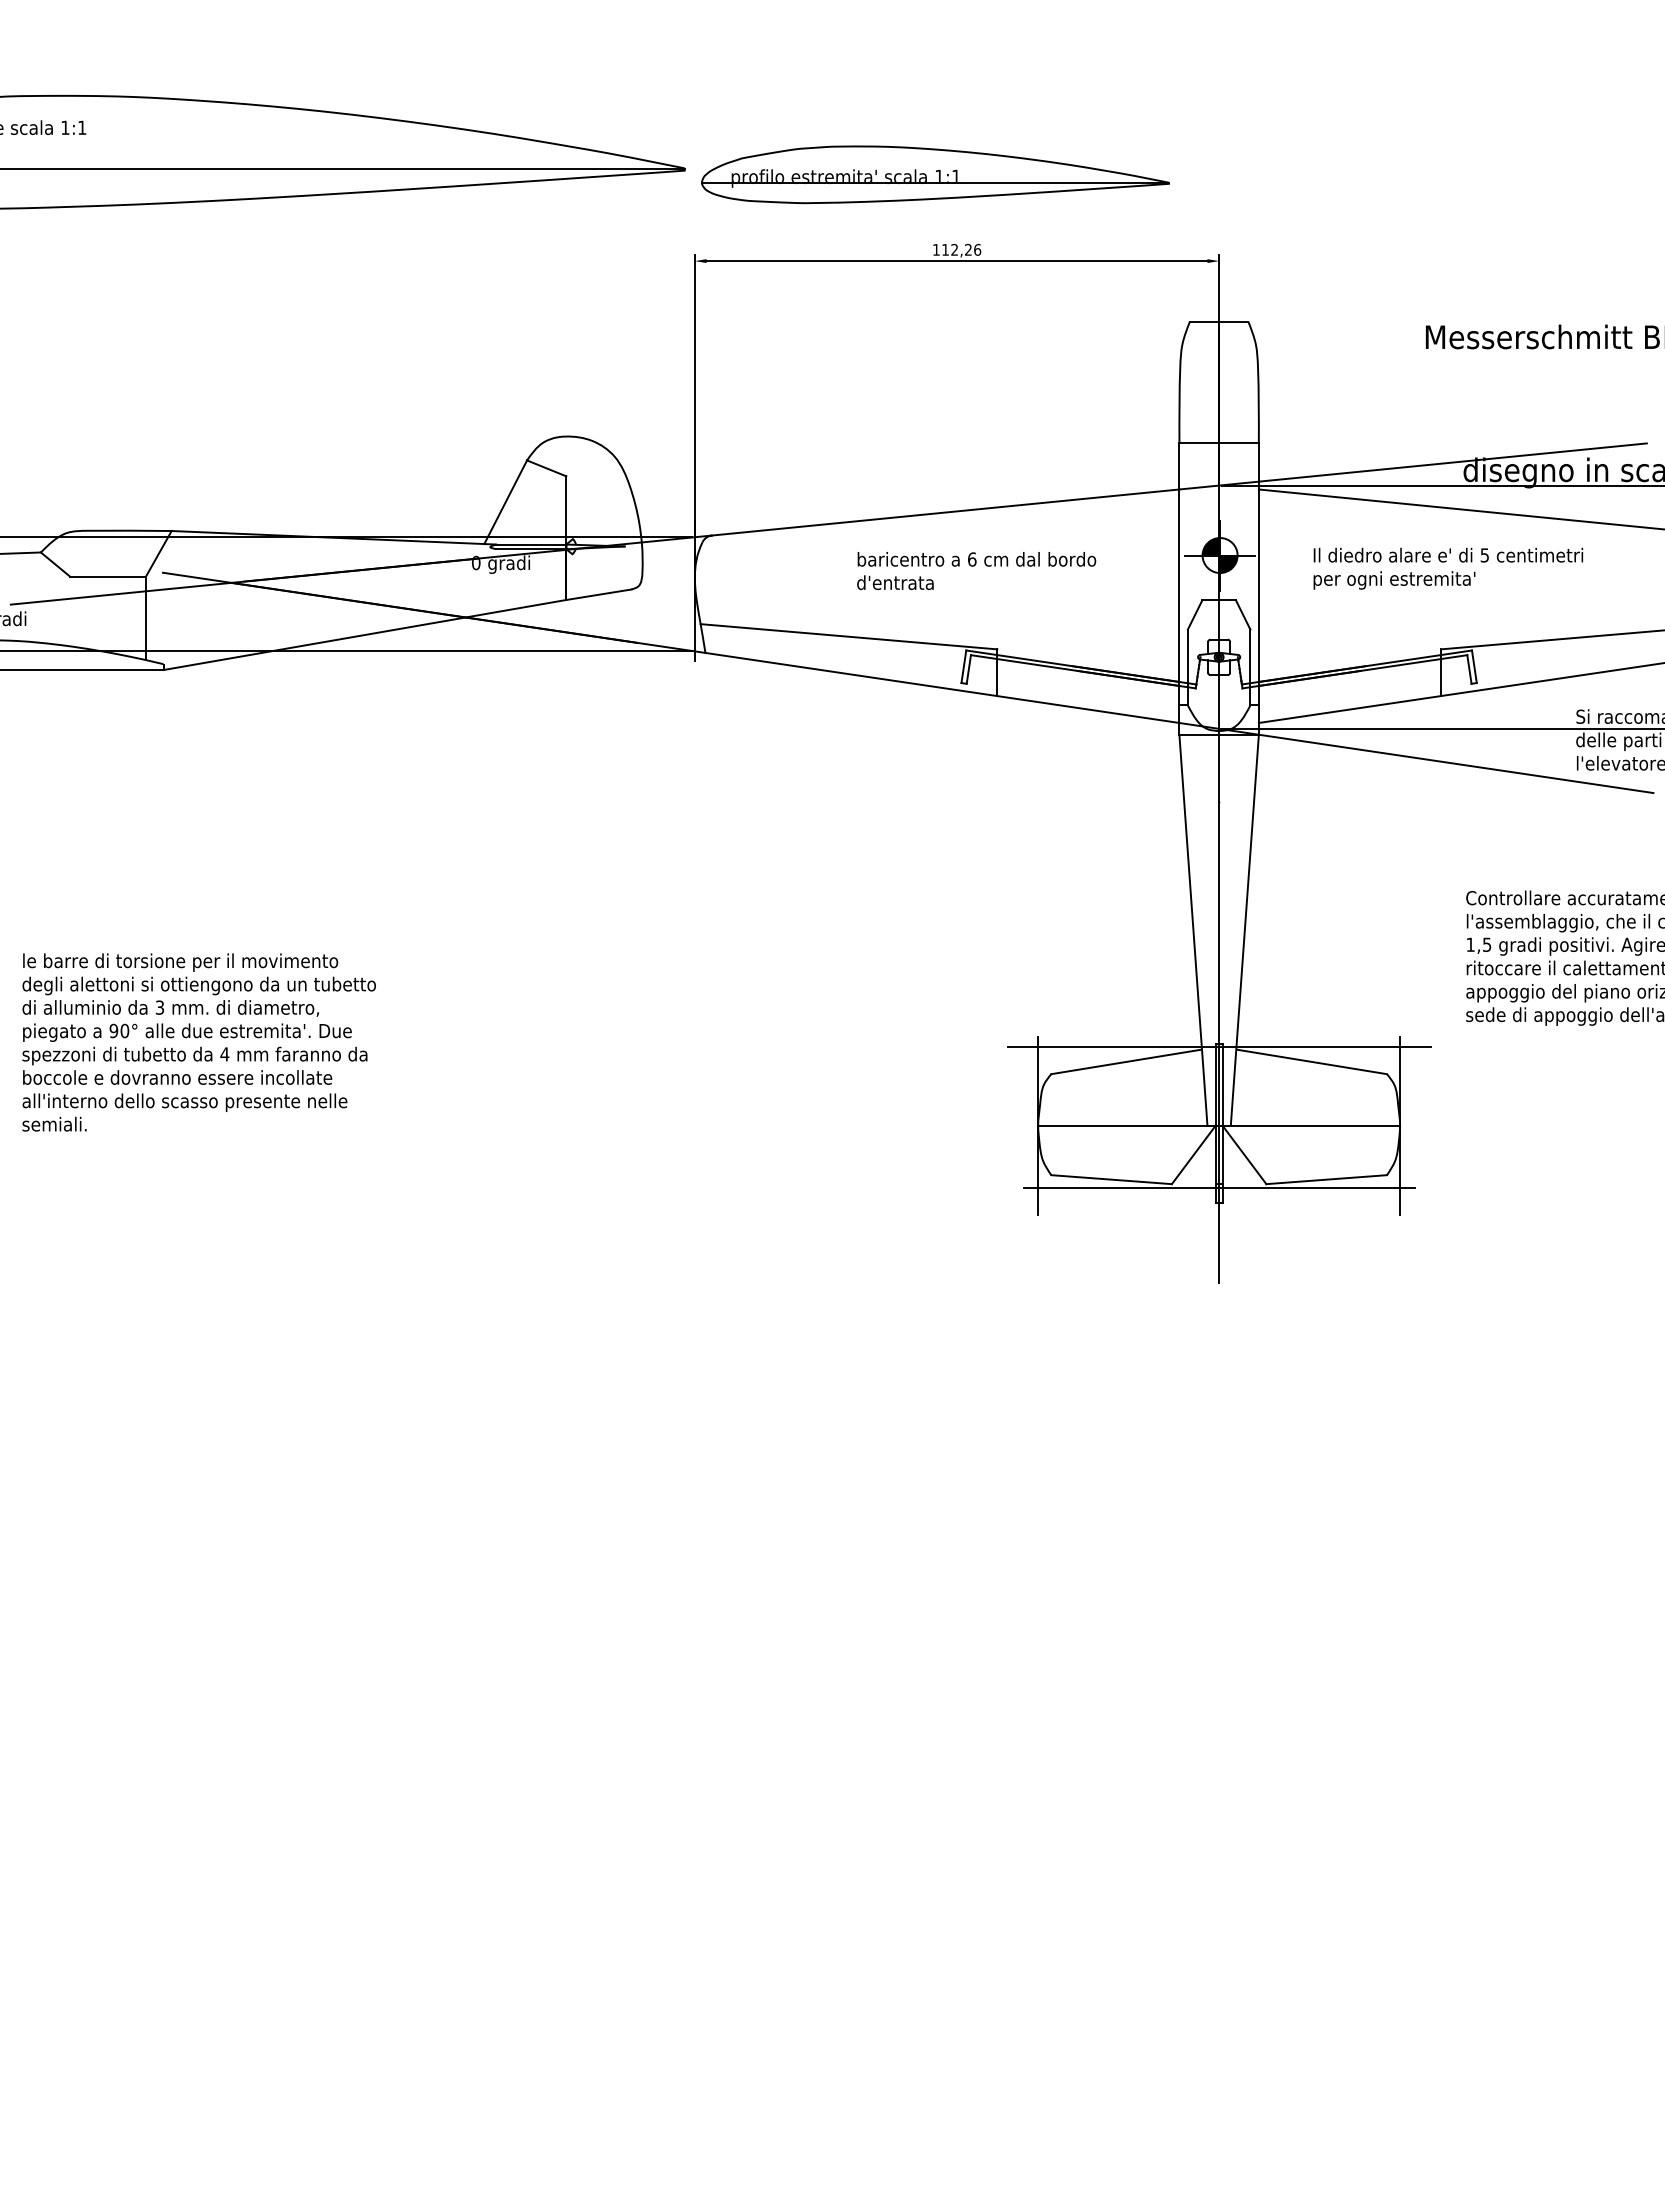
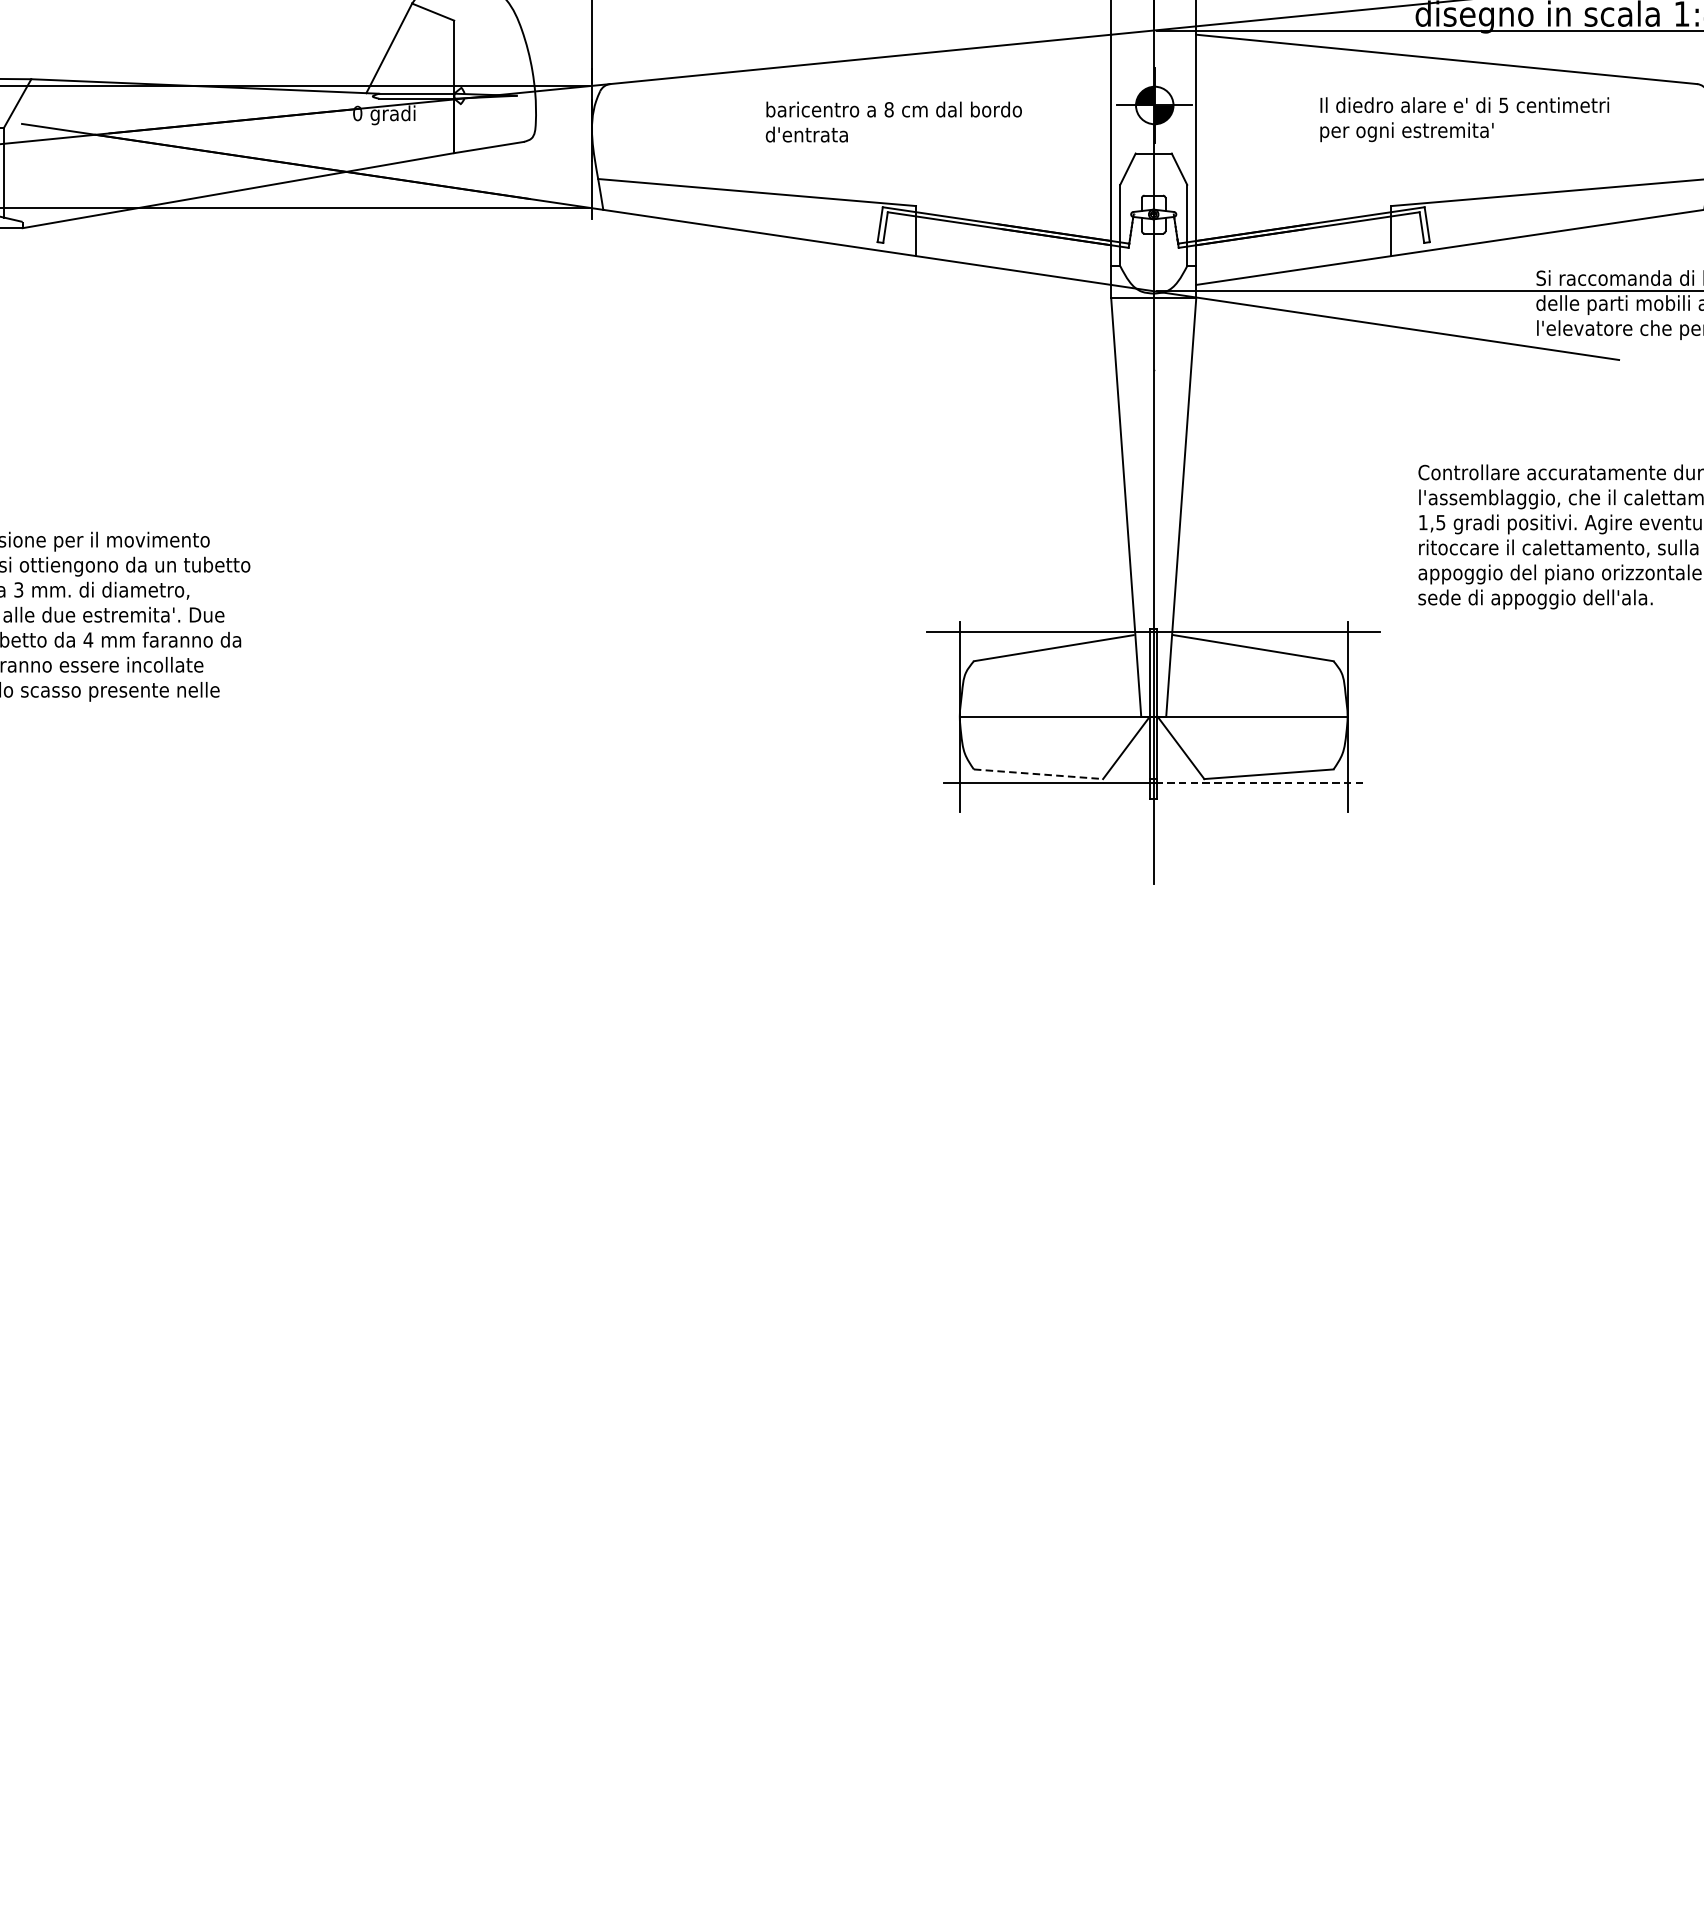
text: (972, 559) -> (889, 109), 6 -> 8
text: (1448, 568) -> (1464, 119), moved
line: (1112, 1179) -> (1039, 774), solid -> dashed
line: (1316, 1187) -> (1258, 782), solid -> dashed

